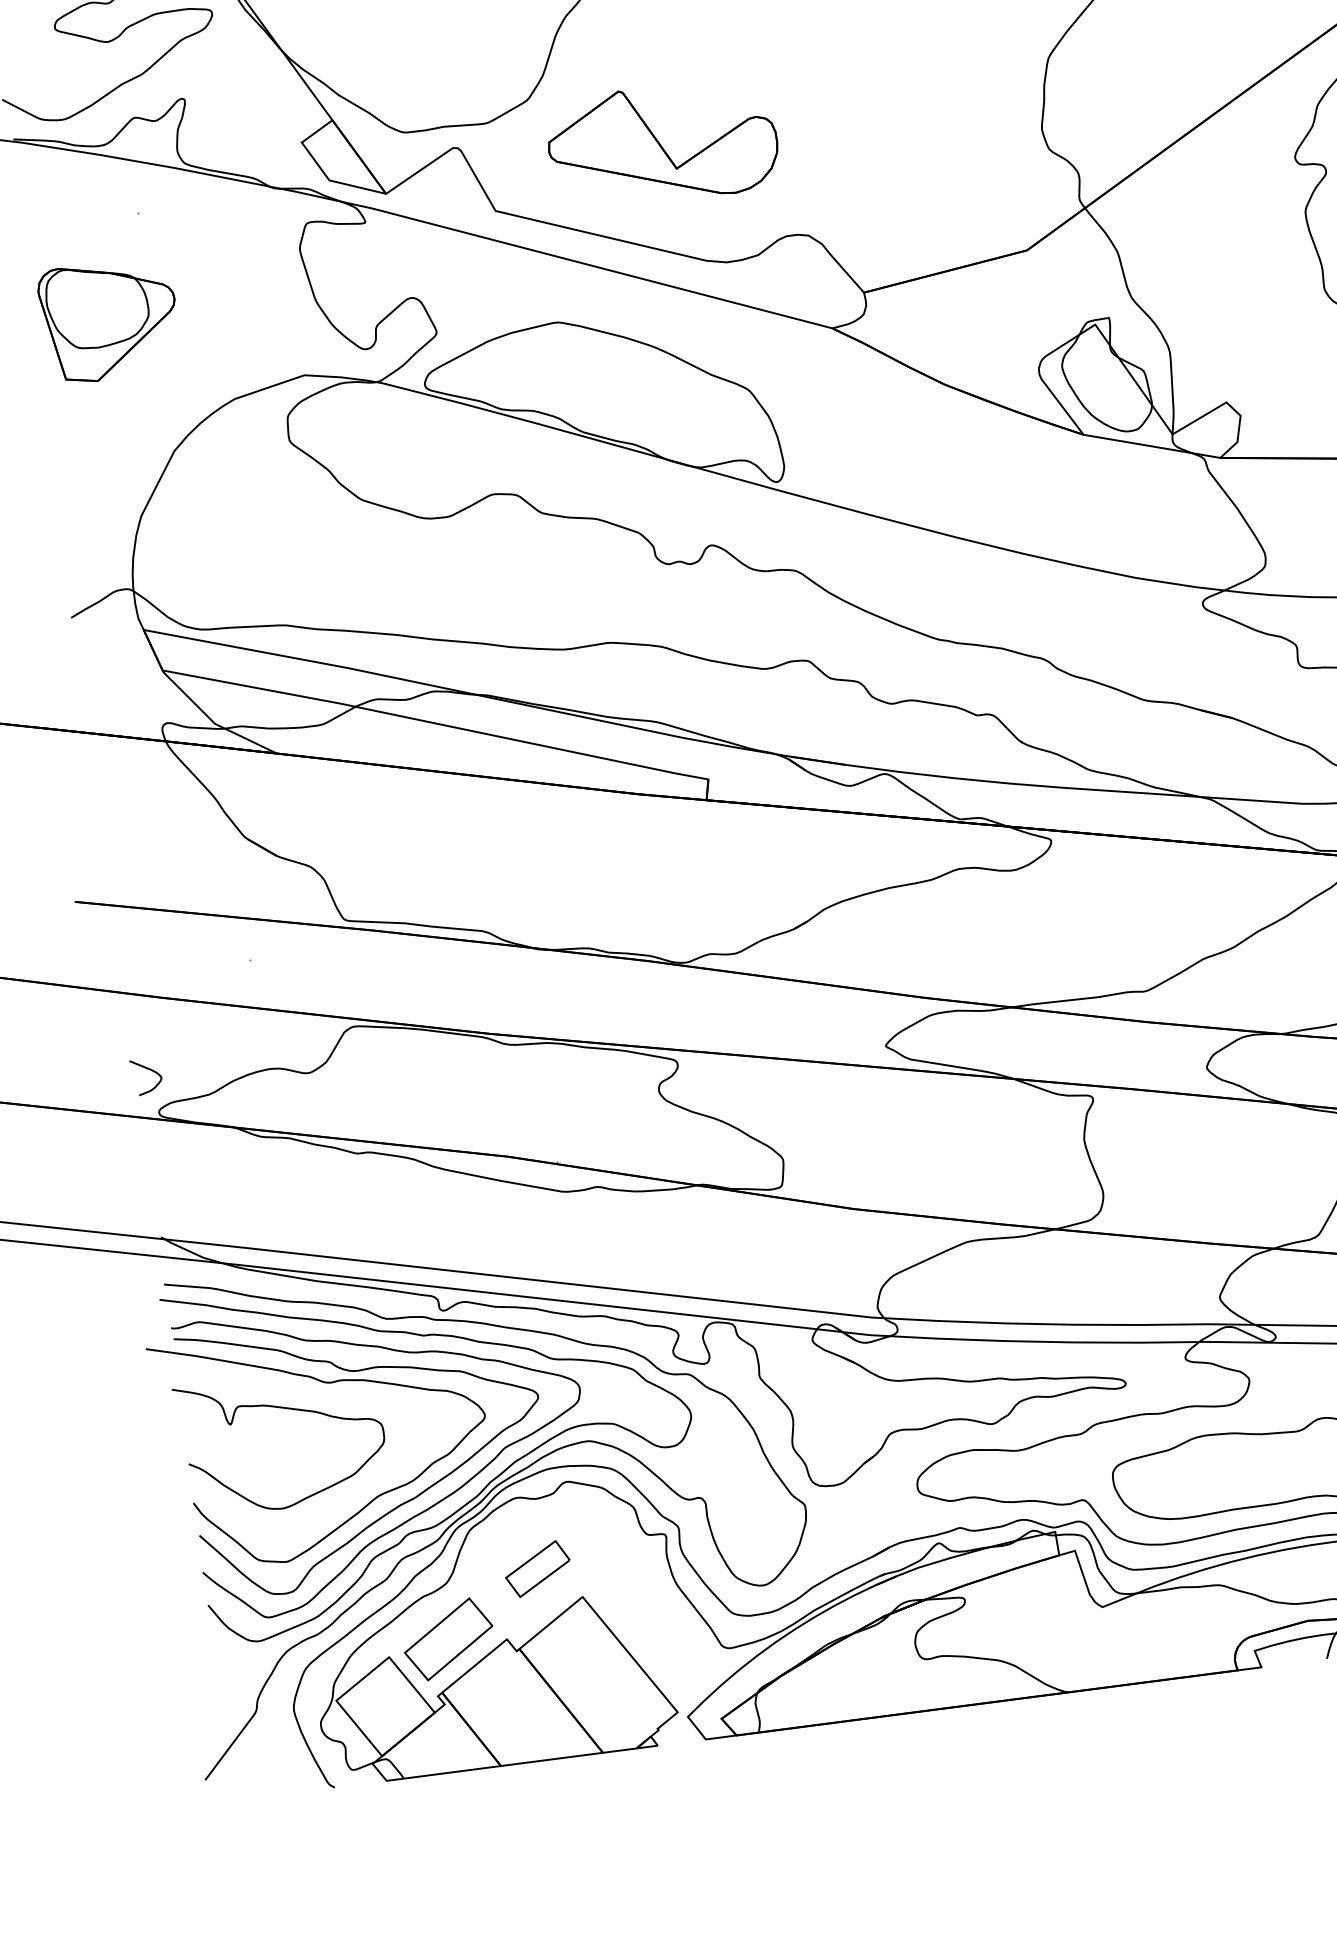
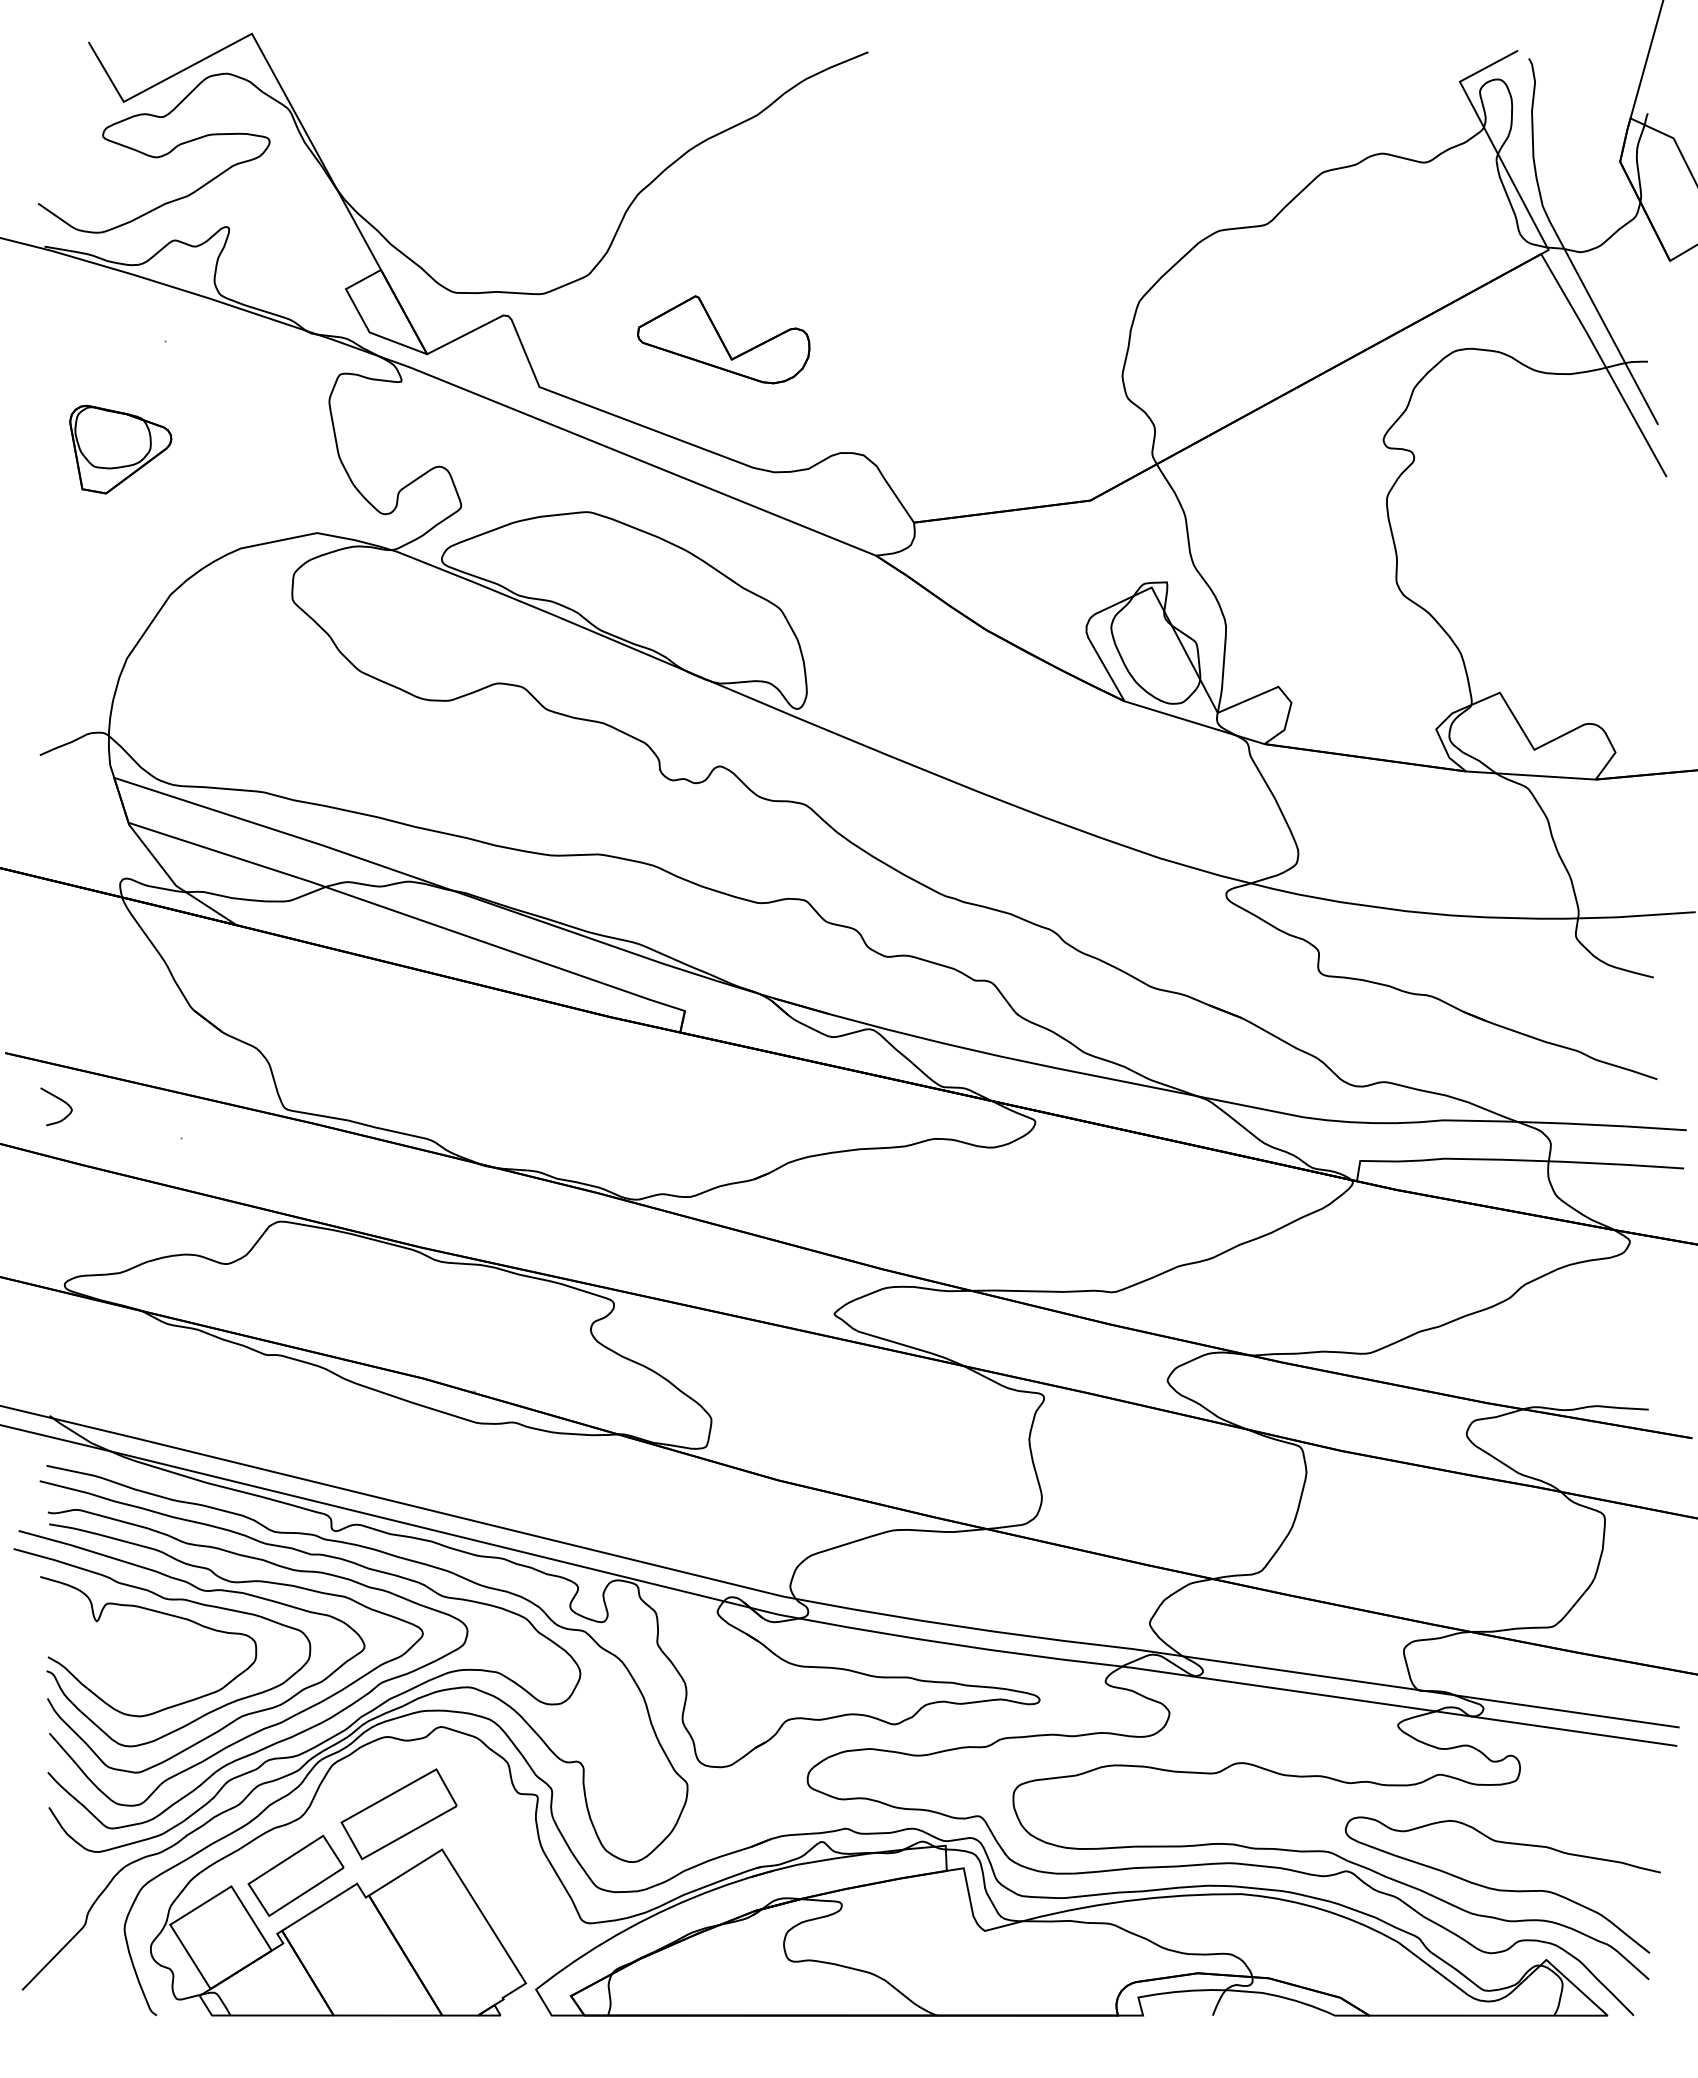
part: (662, 143) -> (723, 339), size x0.71
part: (109, 320) -> (120, 449), size x0.71
curve: (149, 1070) -> (60, 1100), moved
curve: (295, 1396) -> (168, 1600), added
part: (537, 1569) -> (398, 1814), size x1.67

